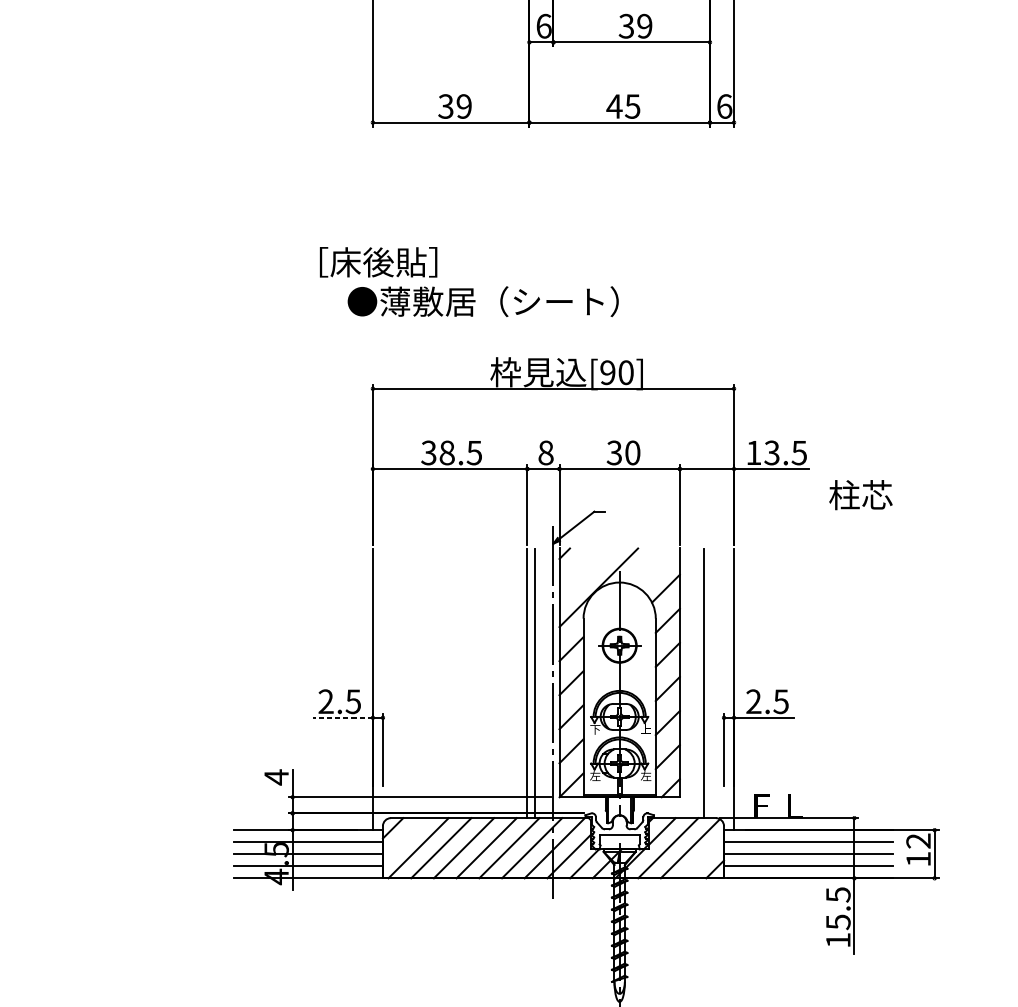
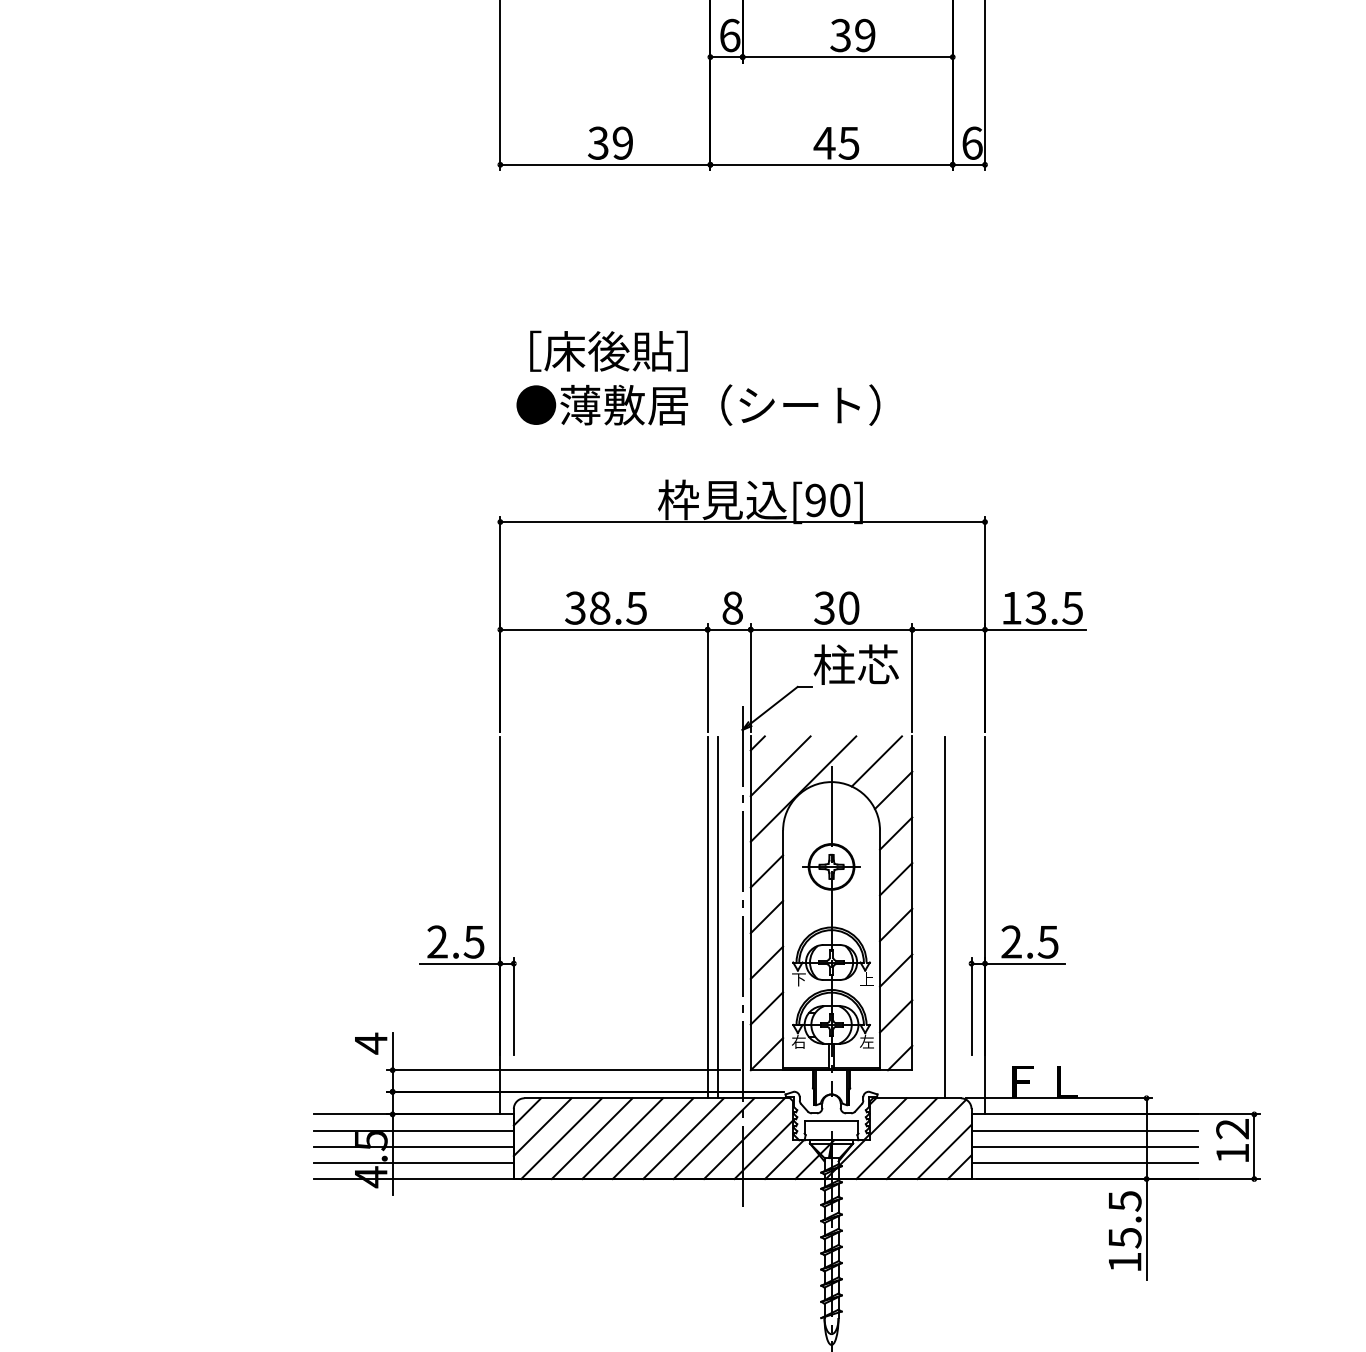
text: (378, 261) -> (608, 350), moved
text: (483, 301) -> (698, 404), moved
text: (860, 494) -> (855, 664), moved
line: (653, 567) -> (876, 761), added
line: (581, 570) -> (780, 766), added
line: (342, 717) -> (459, 963), dashed -> solid
text: (595, 775) -> (798, 1041), 左 -> 右
line: (404, 839) -> (542, 1127), added
line: (703, 857) -> (944, 1151), added

